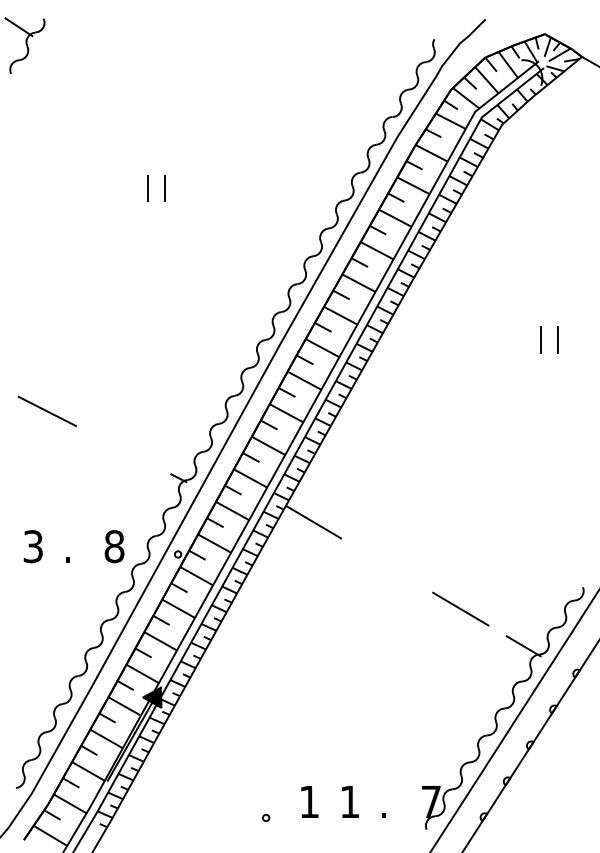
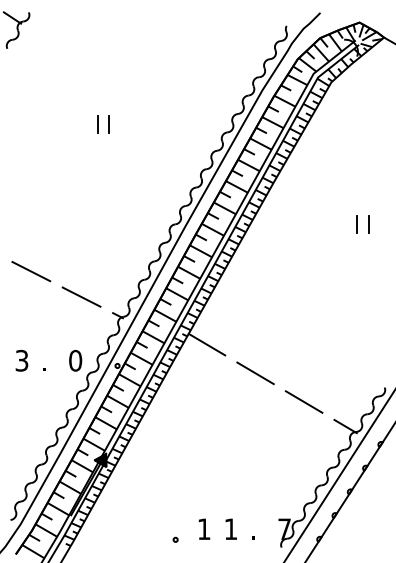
line: (123, 449) -> (81, 296), added
text: (114, 546) -> (75, 360), 8 -> 0
line: (387, 565) -> (255, 373), added

